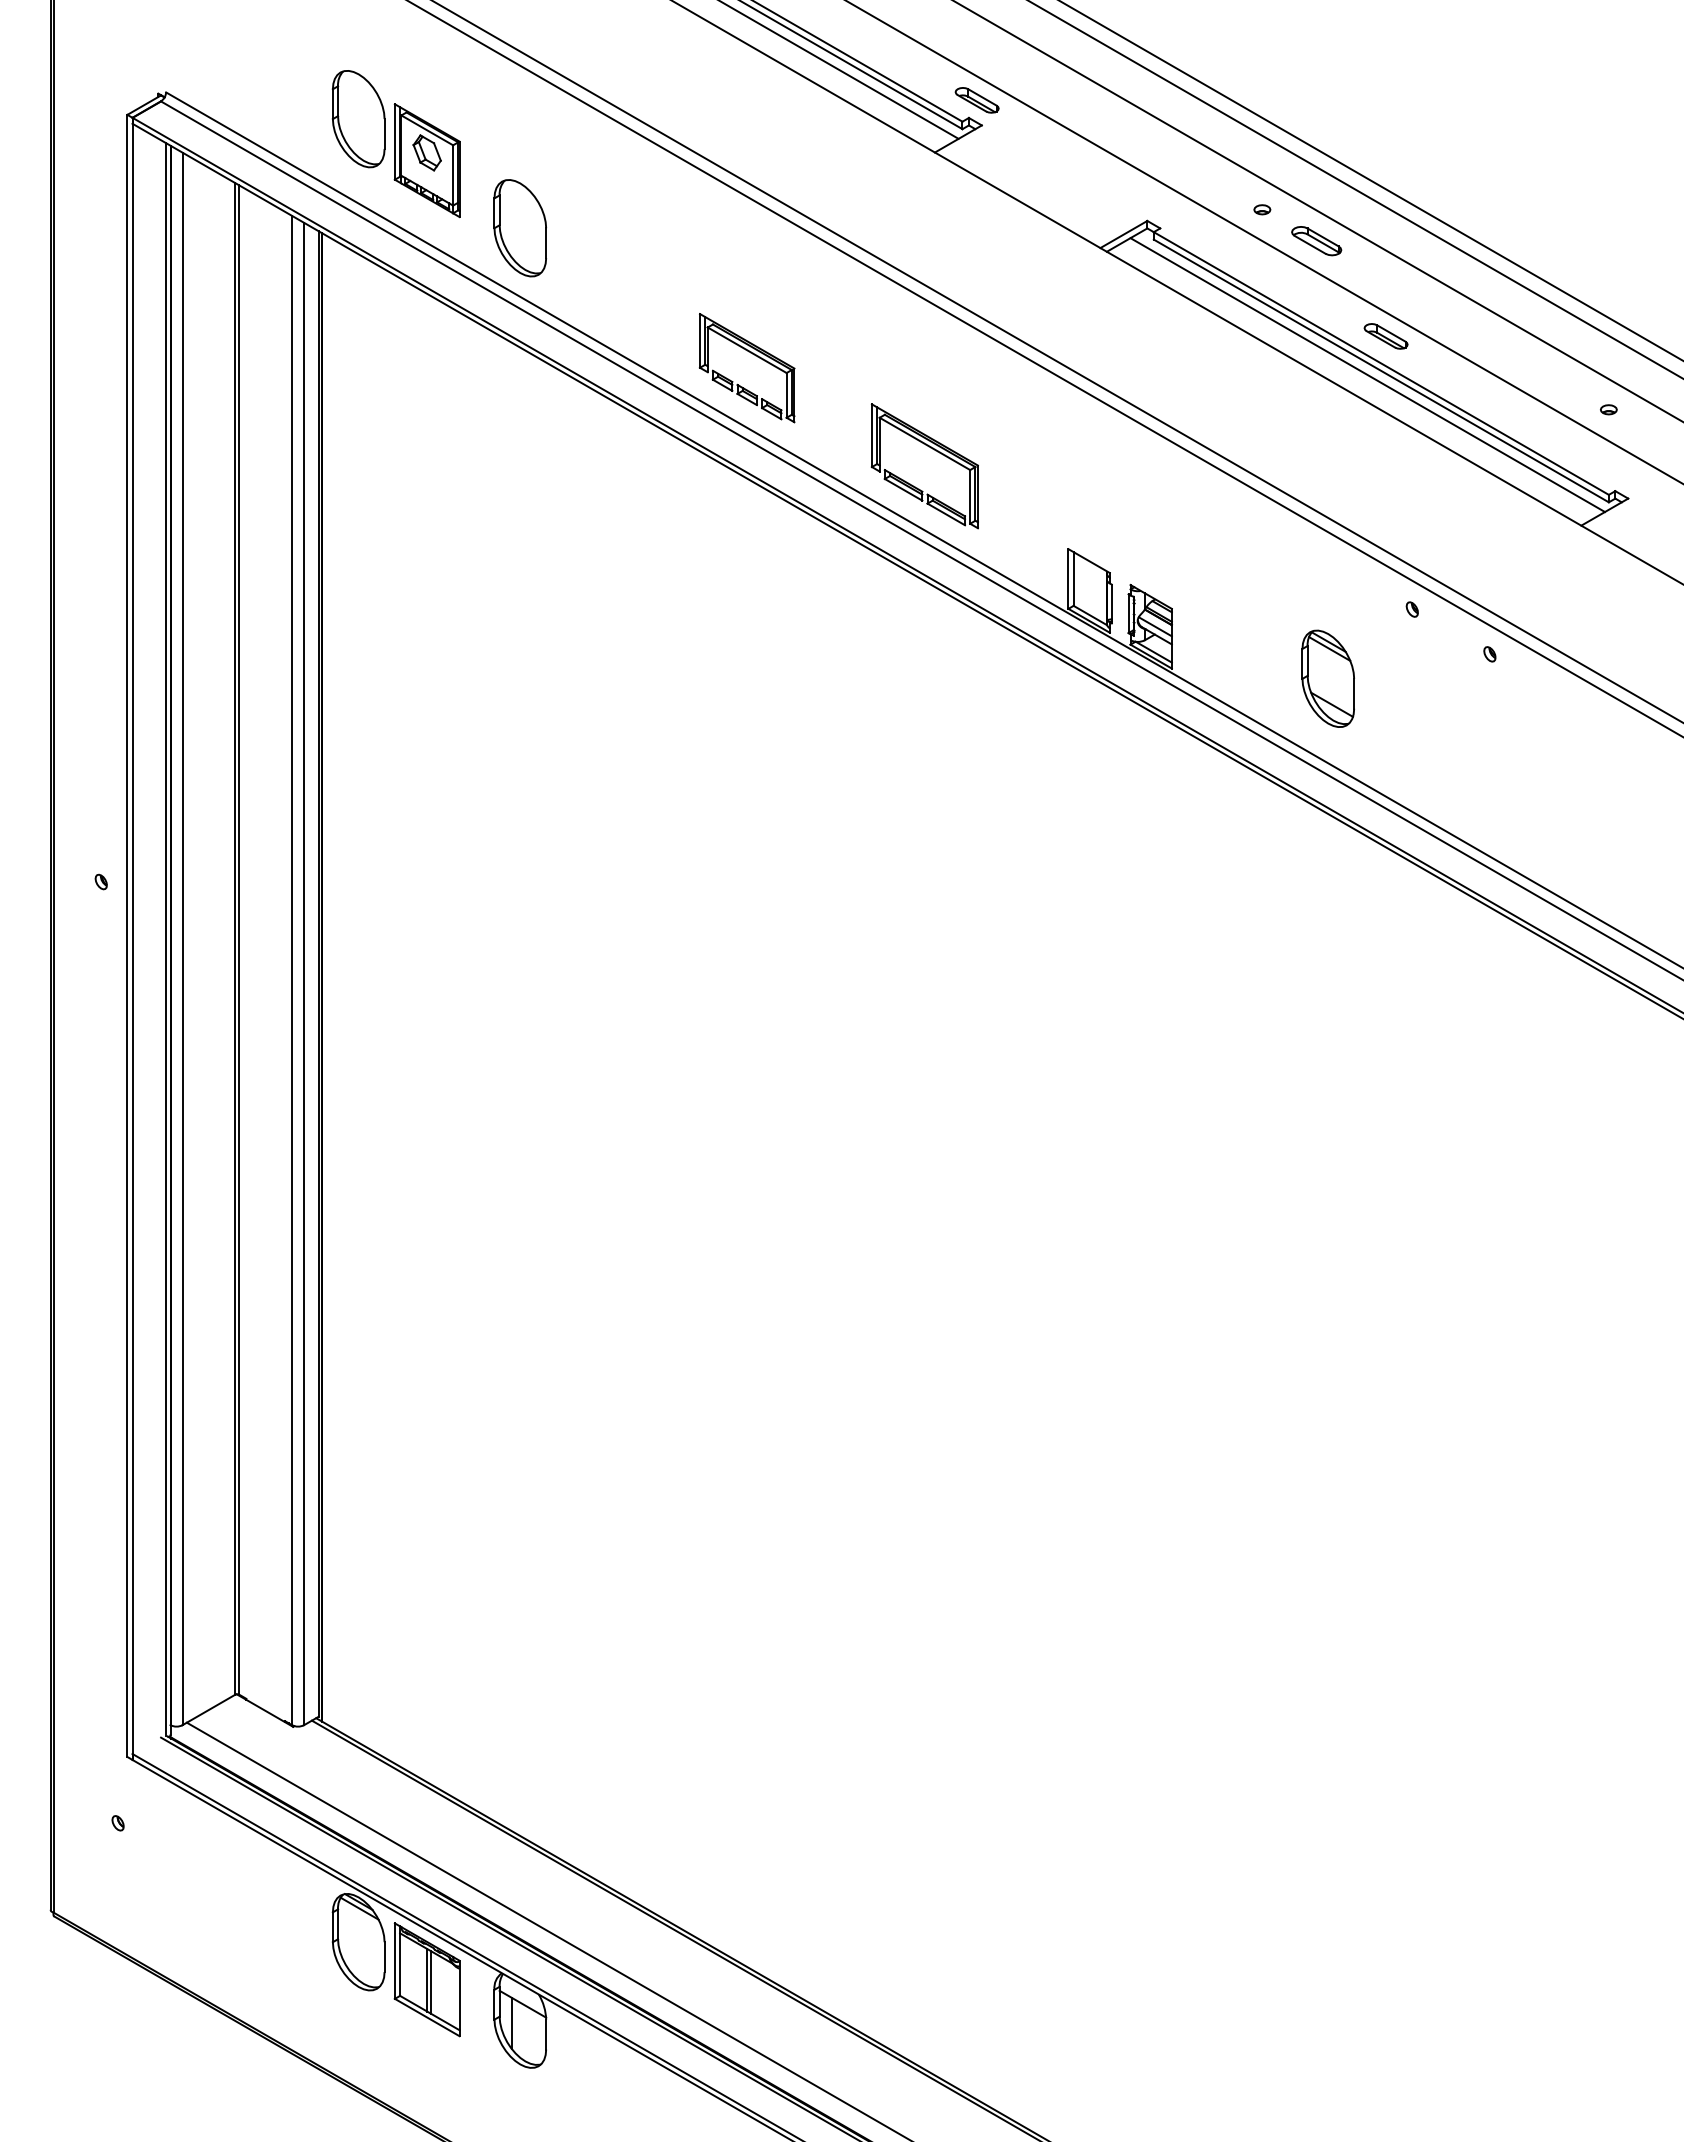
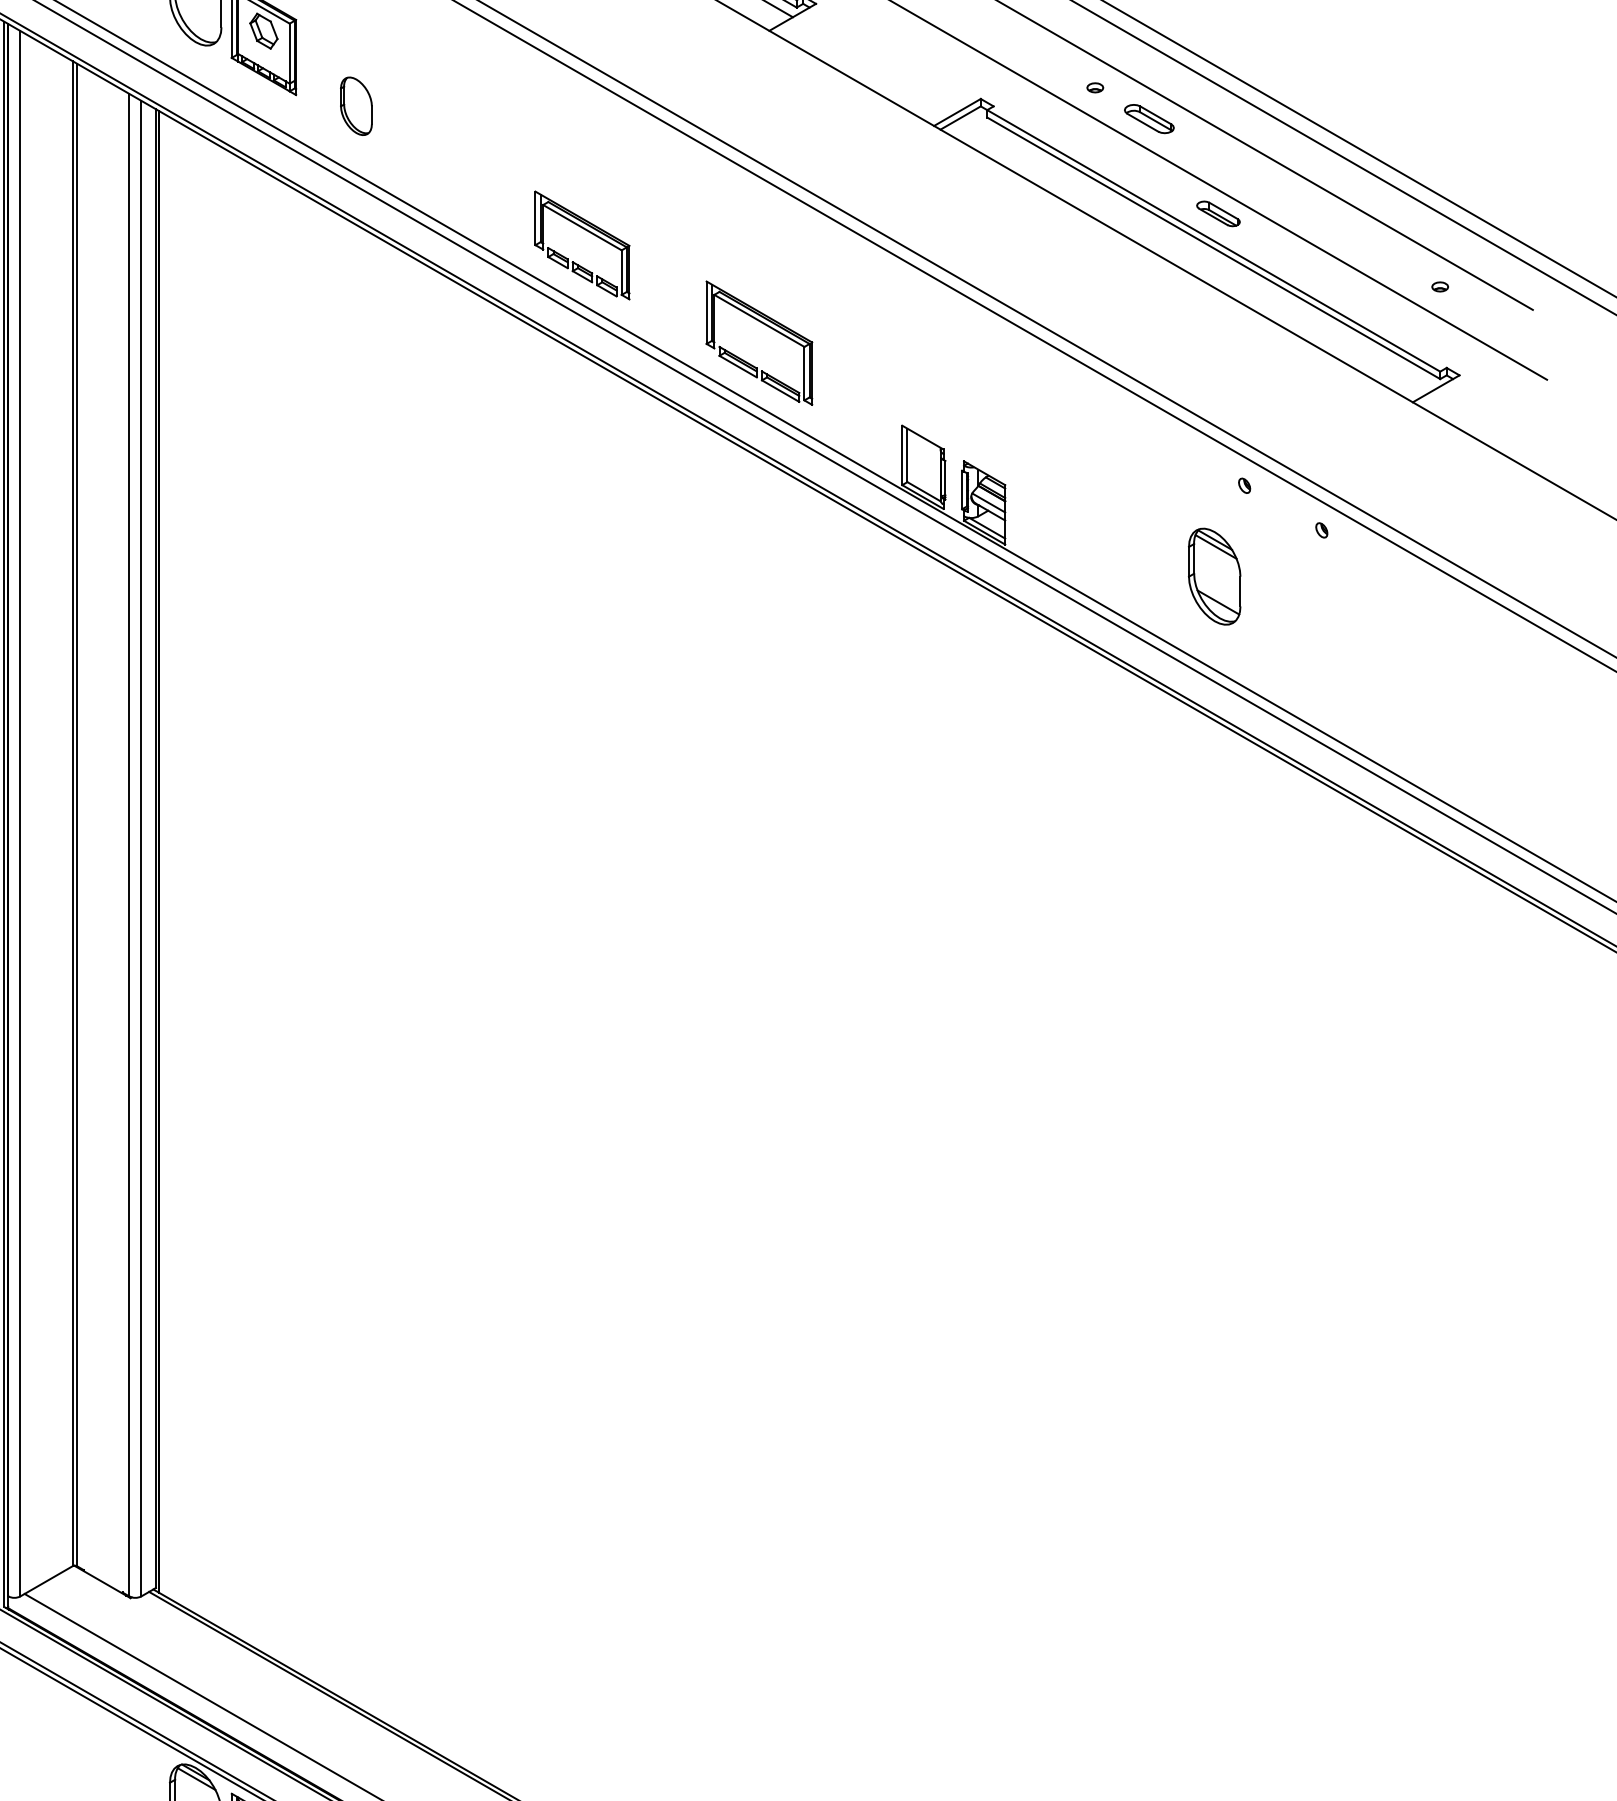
part: (519, 228) -> (355, 106), size x0.6
line: (1367, 375) -> (1199, 252), removed
part: (1327, 678) -> (1213, 576), moved

